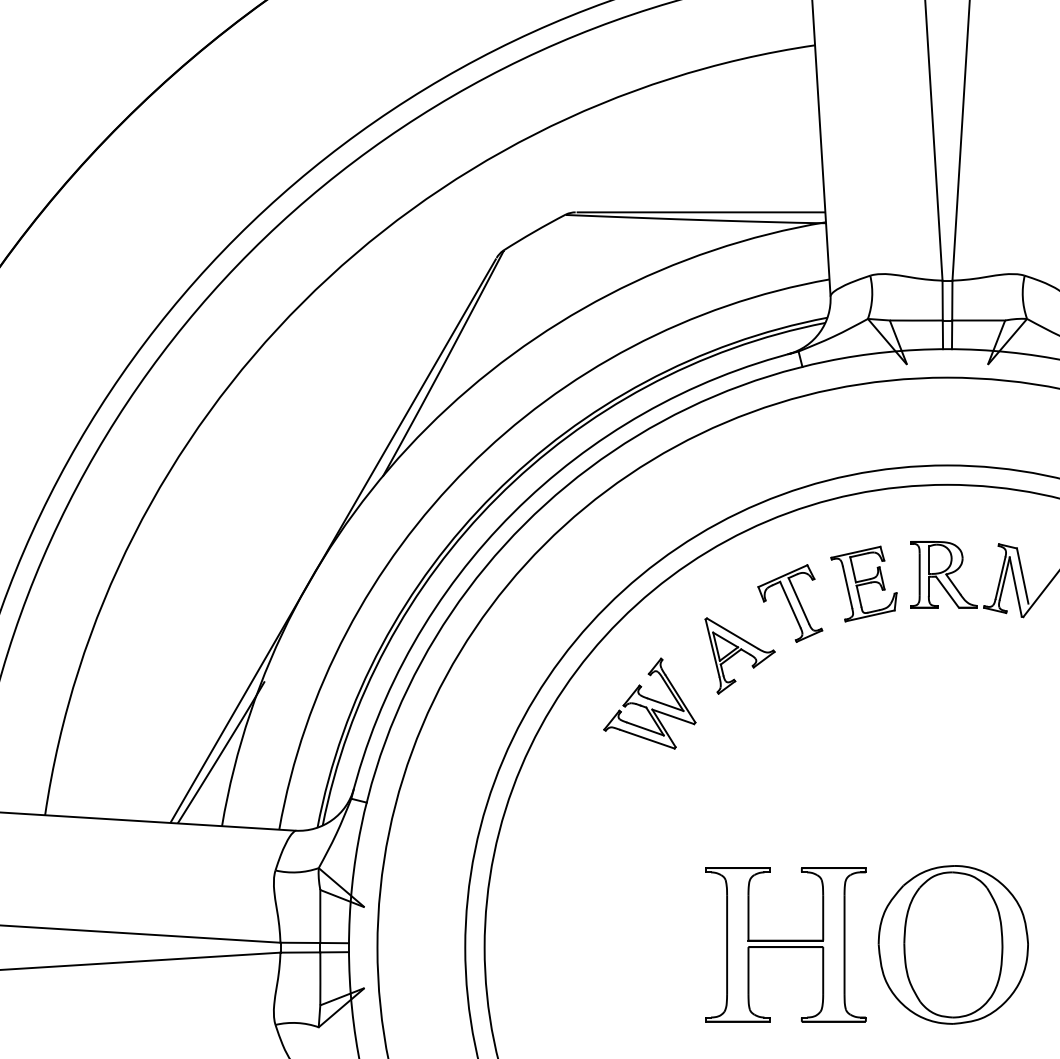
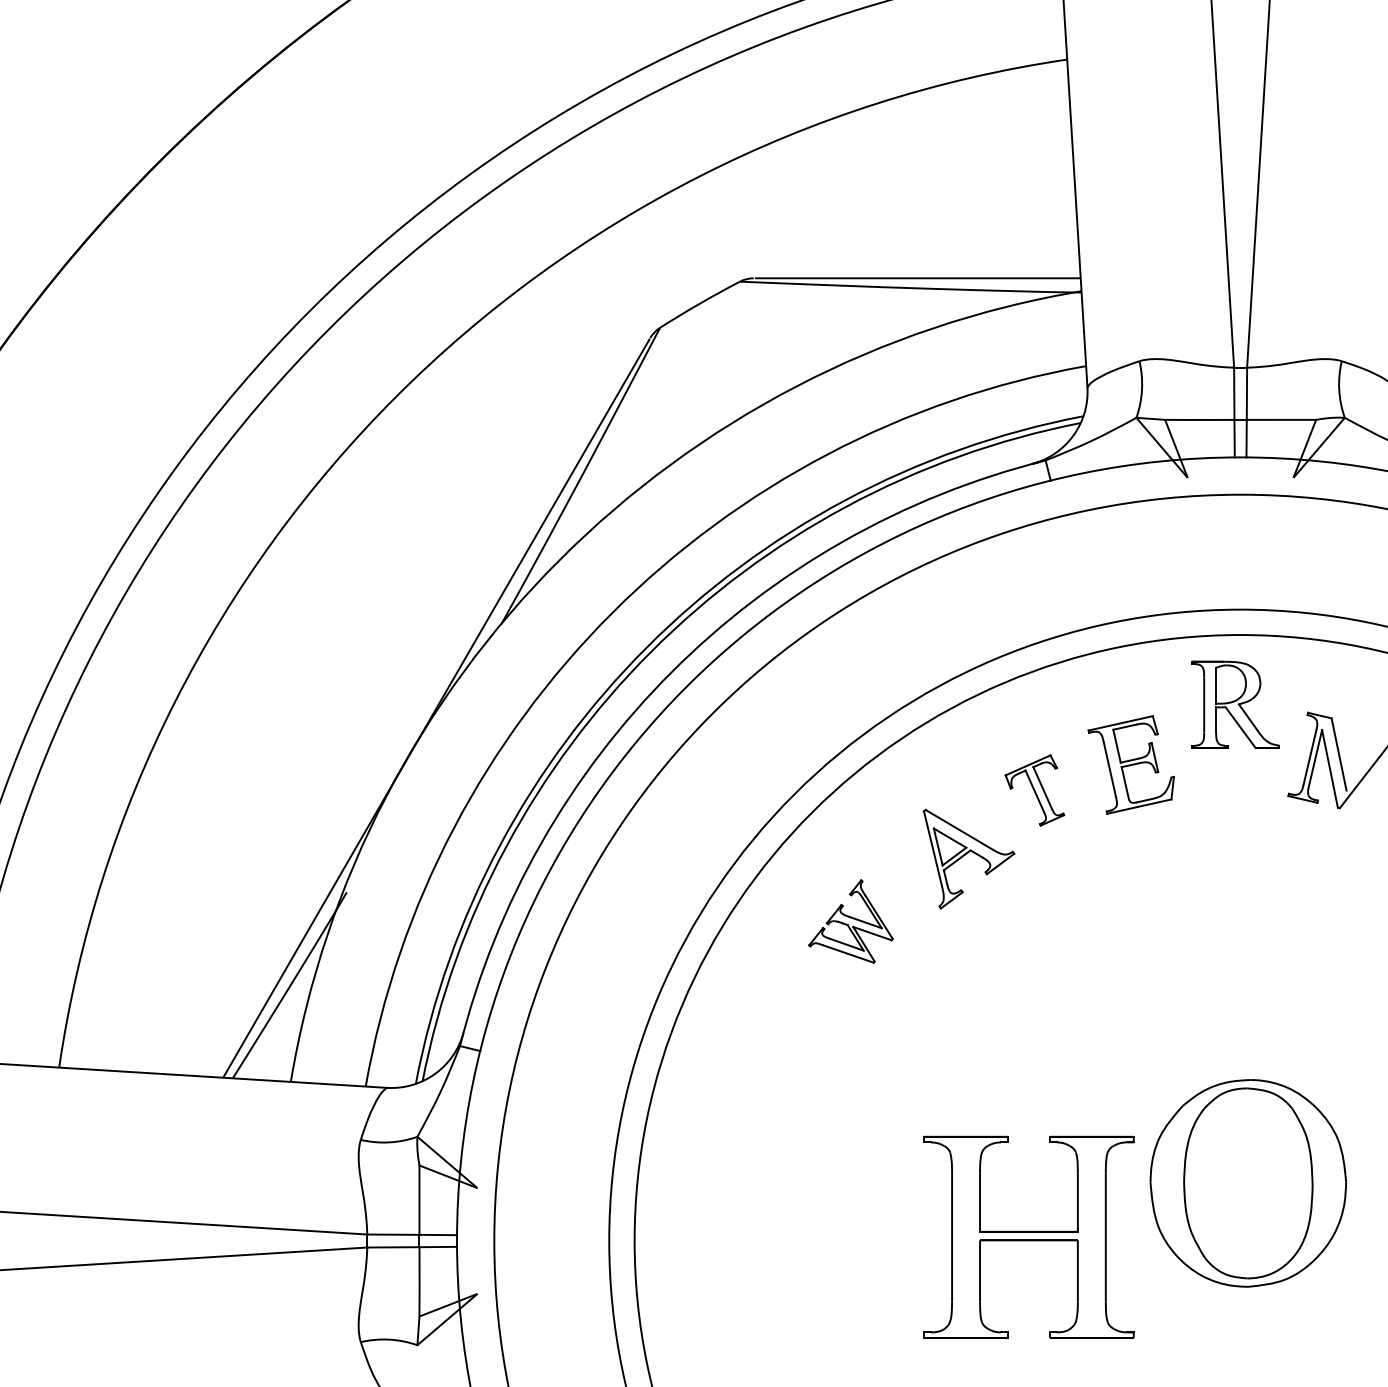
part: (943, 574) -> (1235, 704), moved
part: (790, 603) -> (1034, 790), size x0.7
part: (649, 703) -> (850, 921), size x0.7
part: (953, 945) -> (1248, 1183), moved

